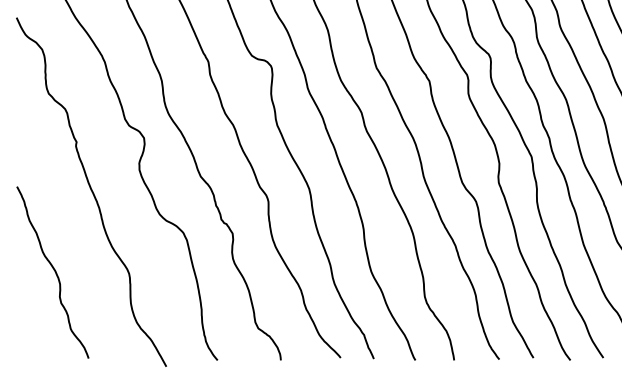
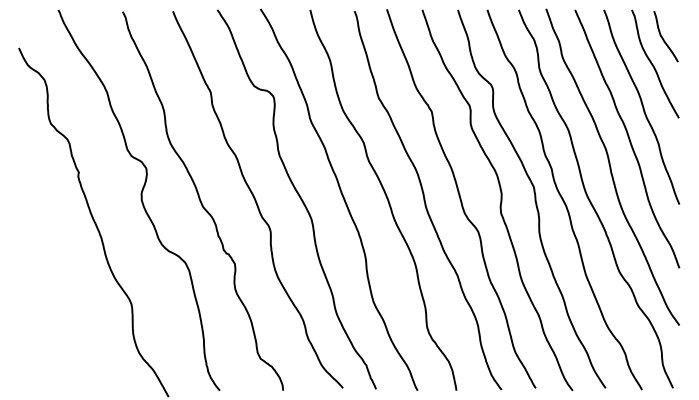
curve: (53, 270) -> (55, 300), removed

